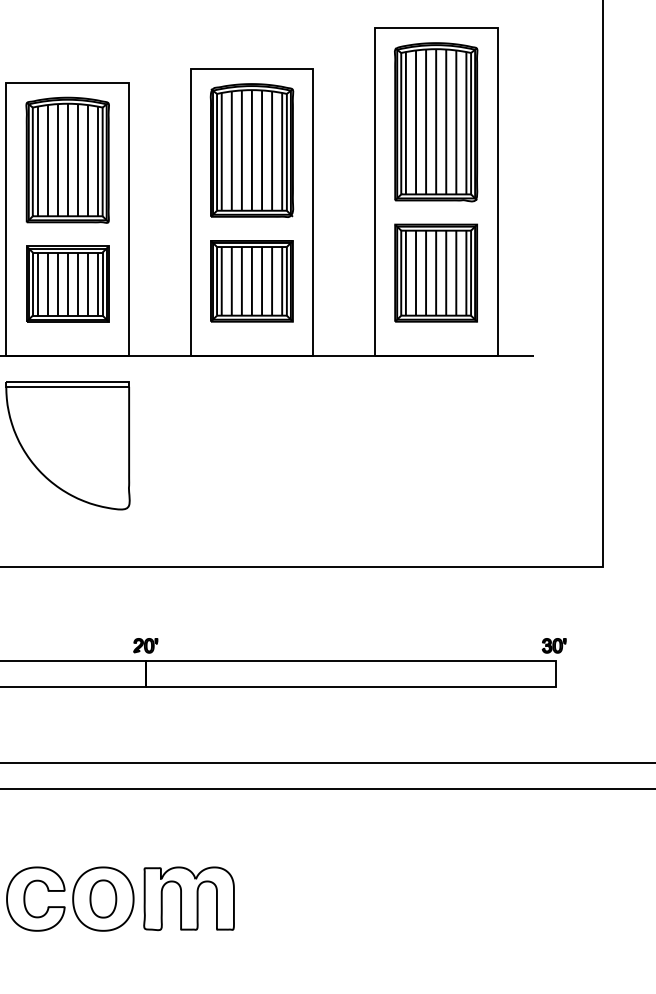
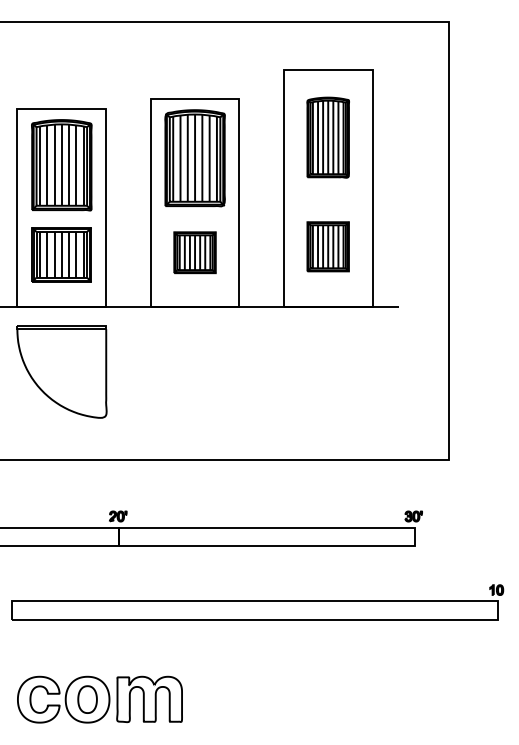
part: (435, 121) -> (327, 137), size x0.7
part: (435, 272) -> (327, 246), size x0.7
part: (251, 280) -> (194, 252), size x0.7

